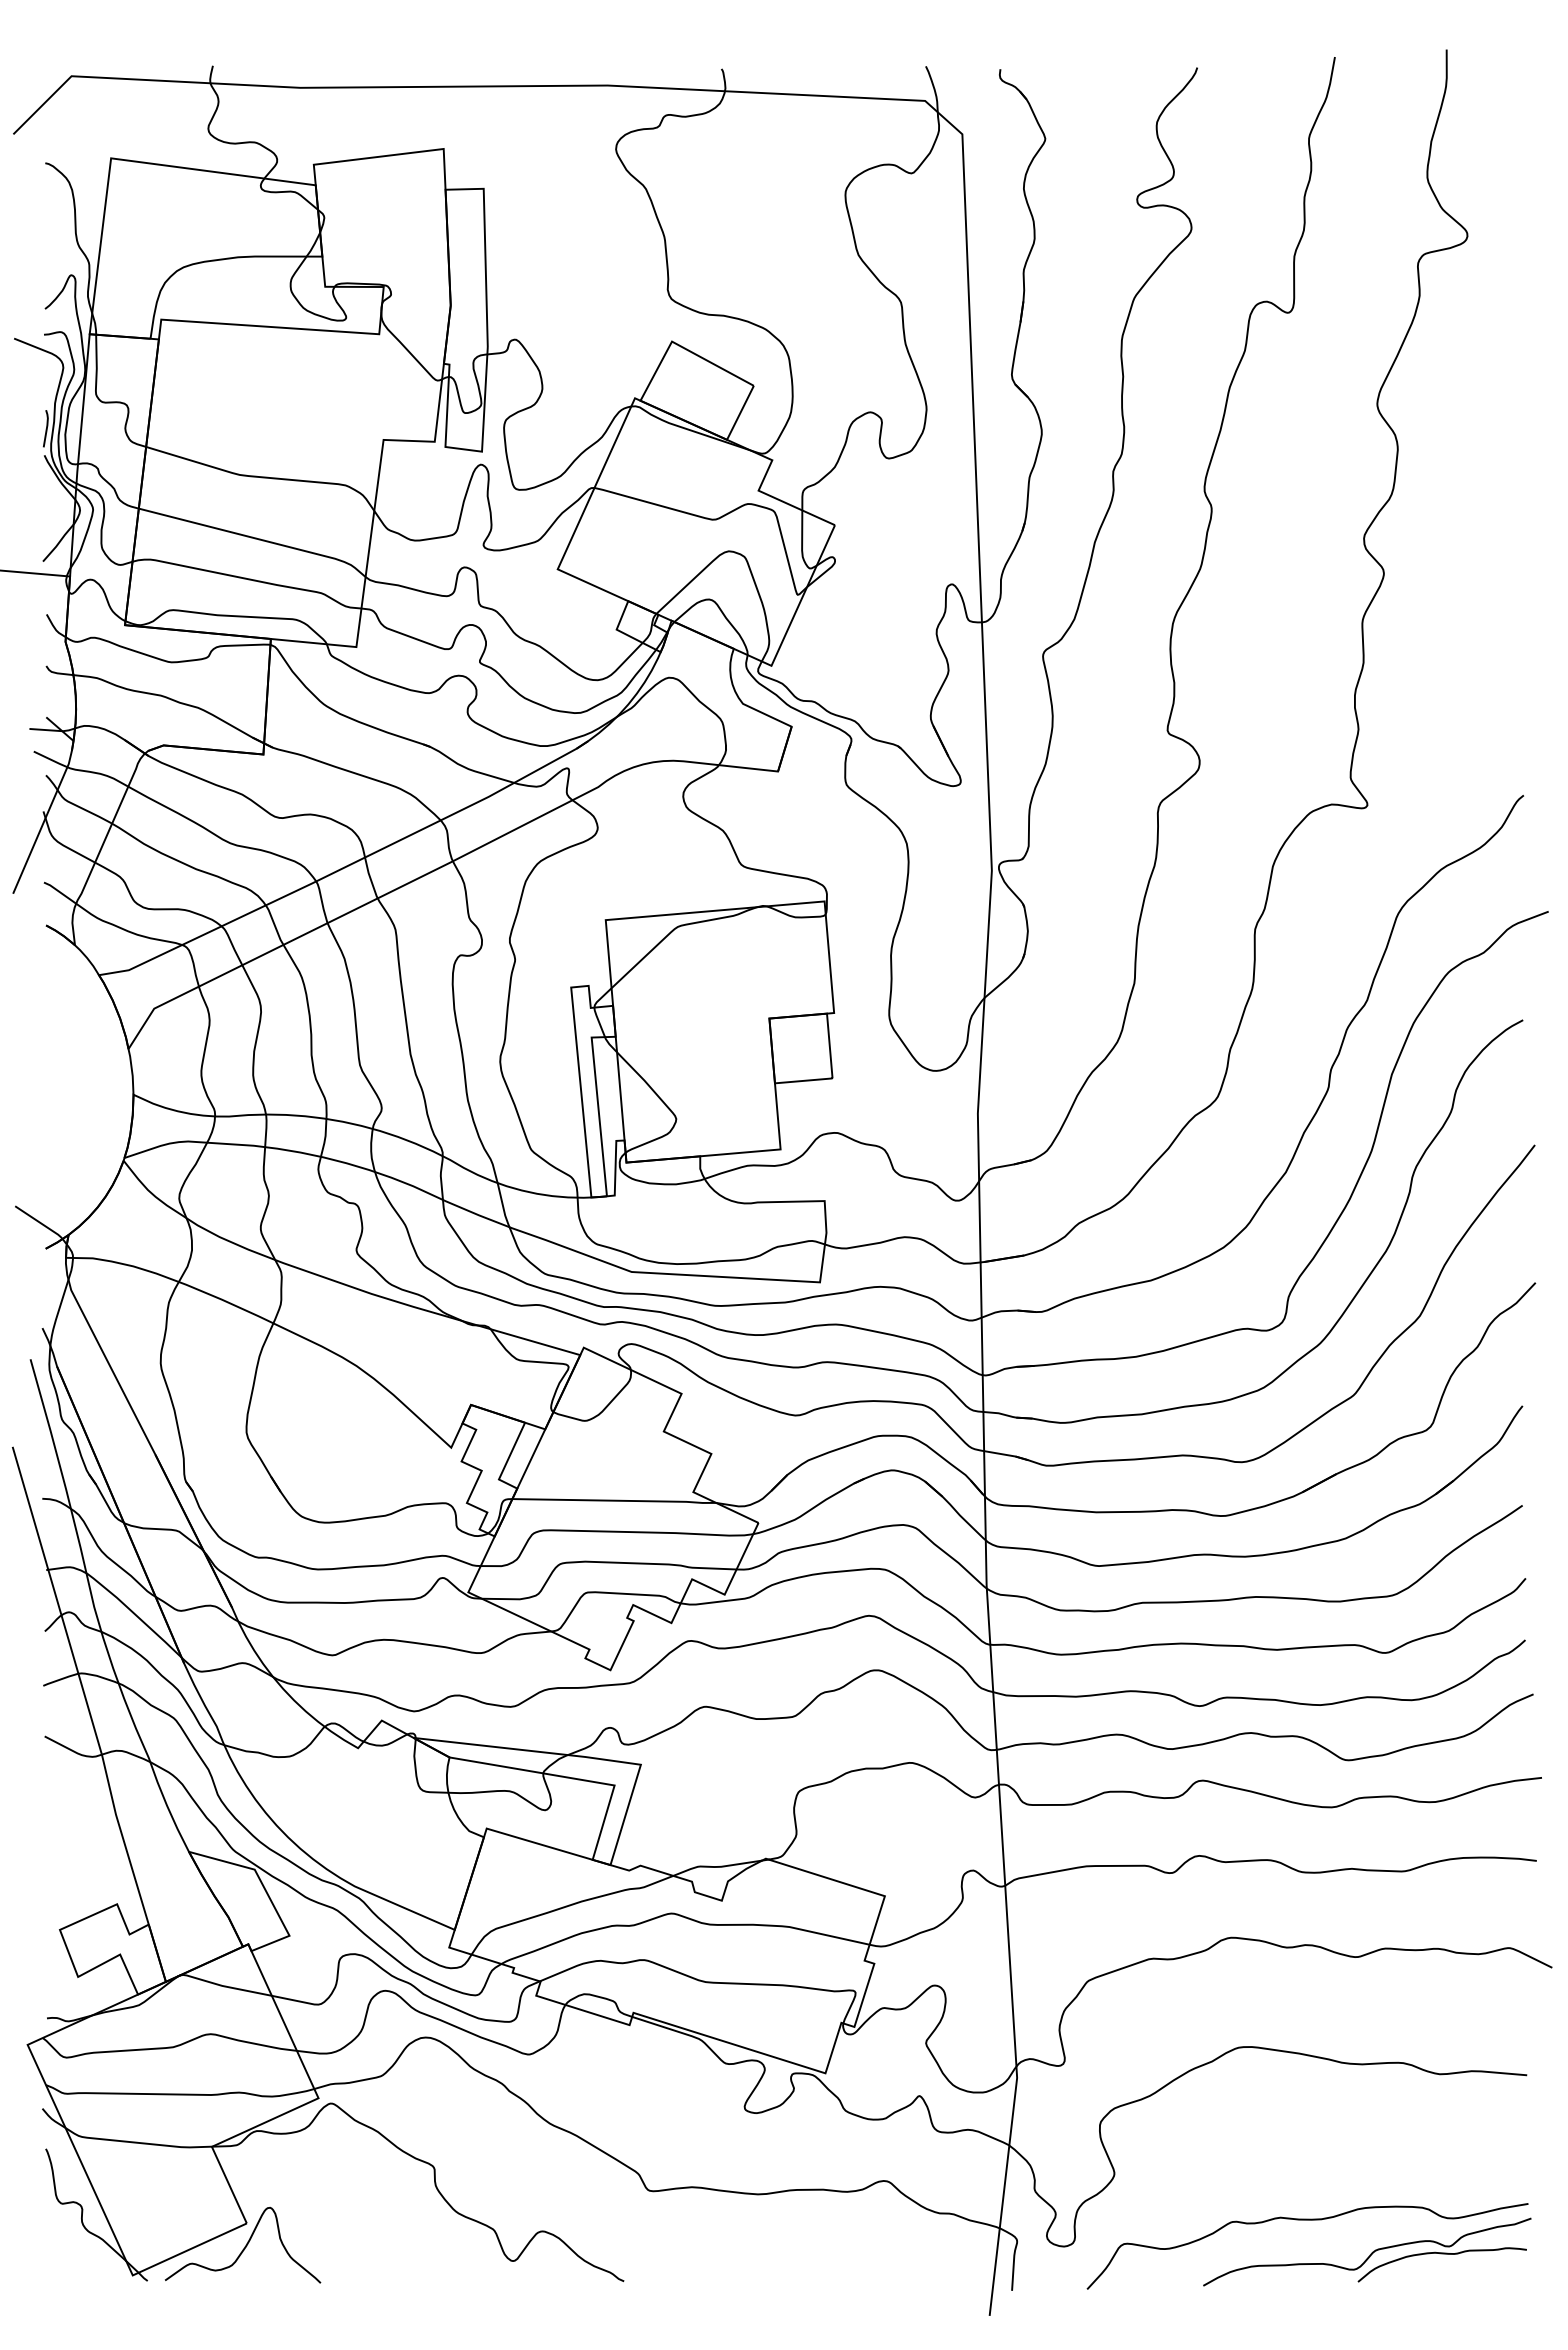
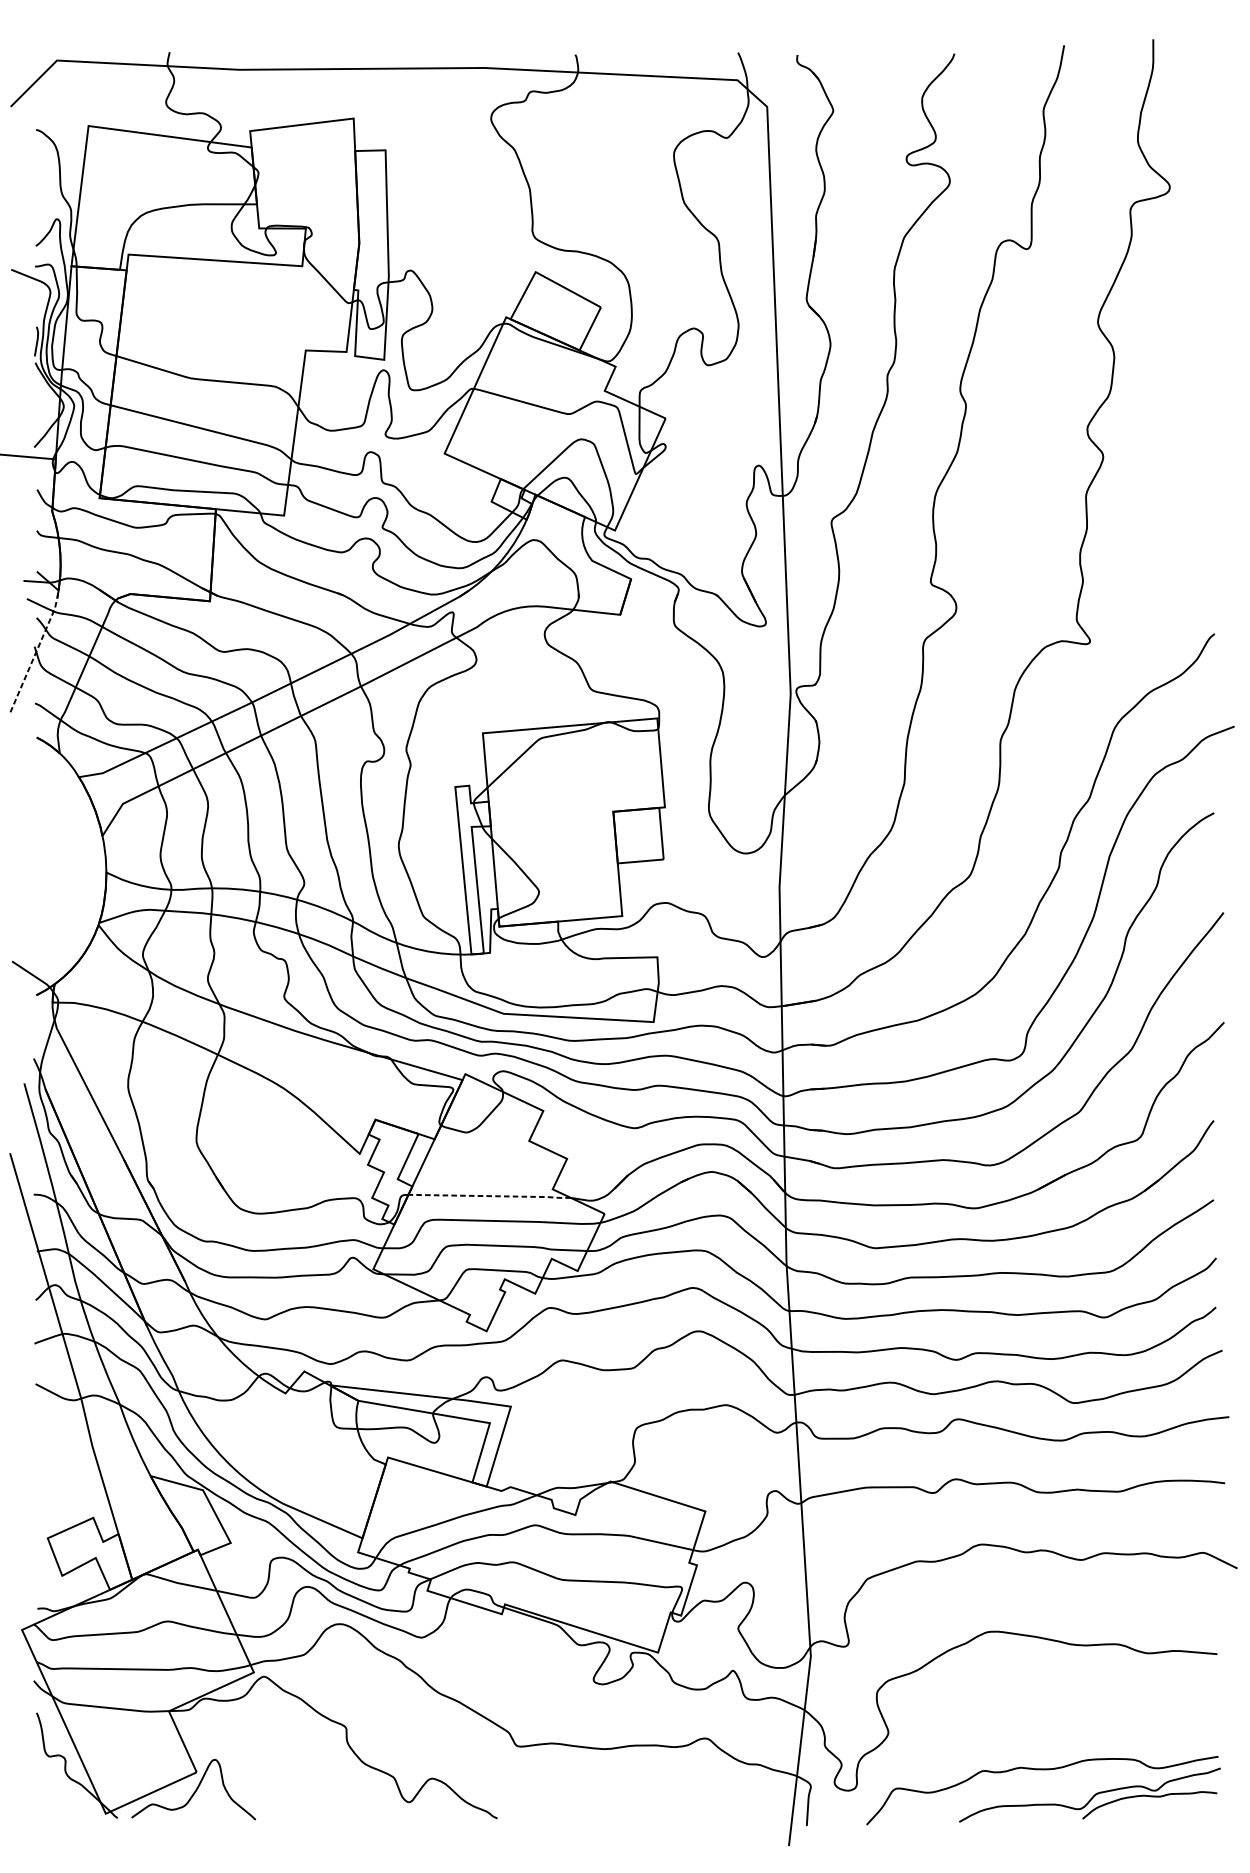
line: (46, 816) -> (37, 650), solid -> dashed
line: (615, 1500) -> (490, 1195), solid -> dashed

